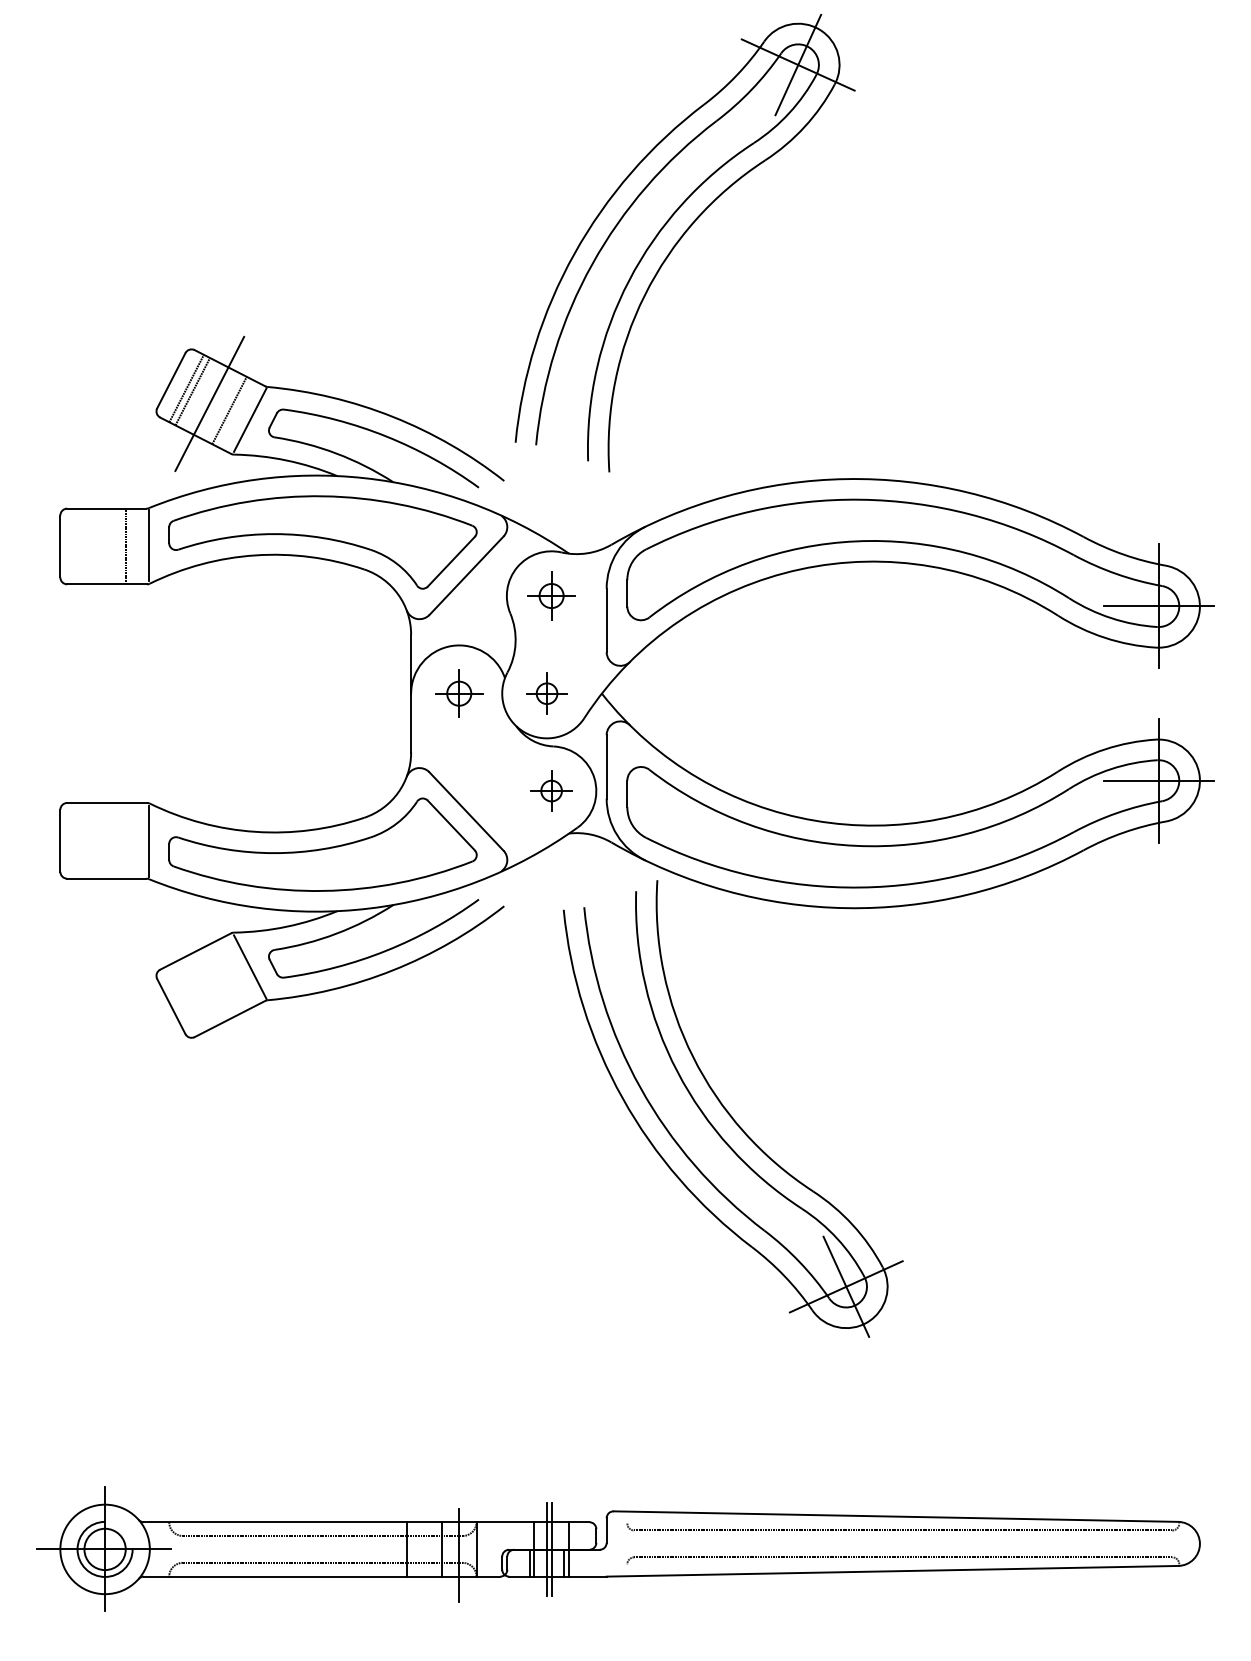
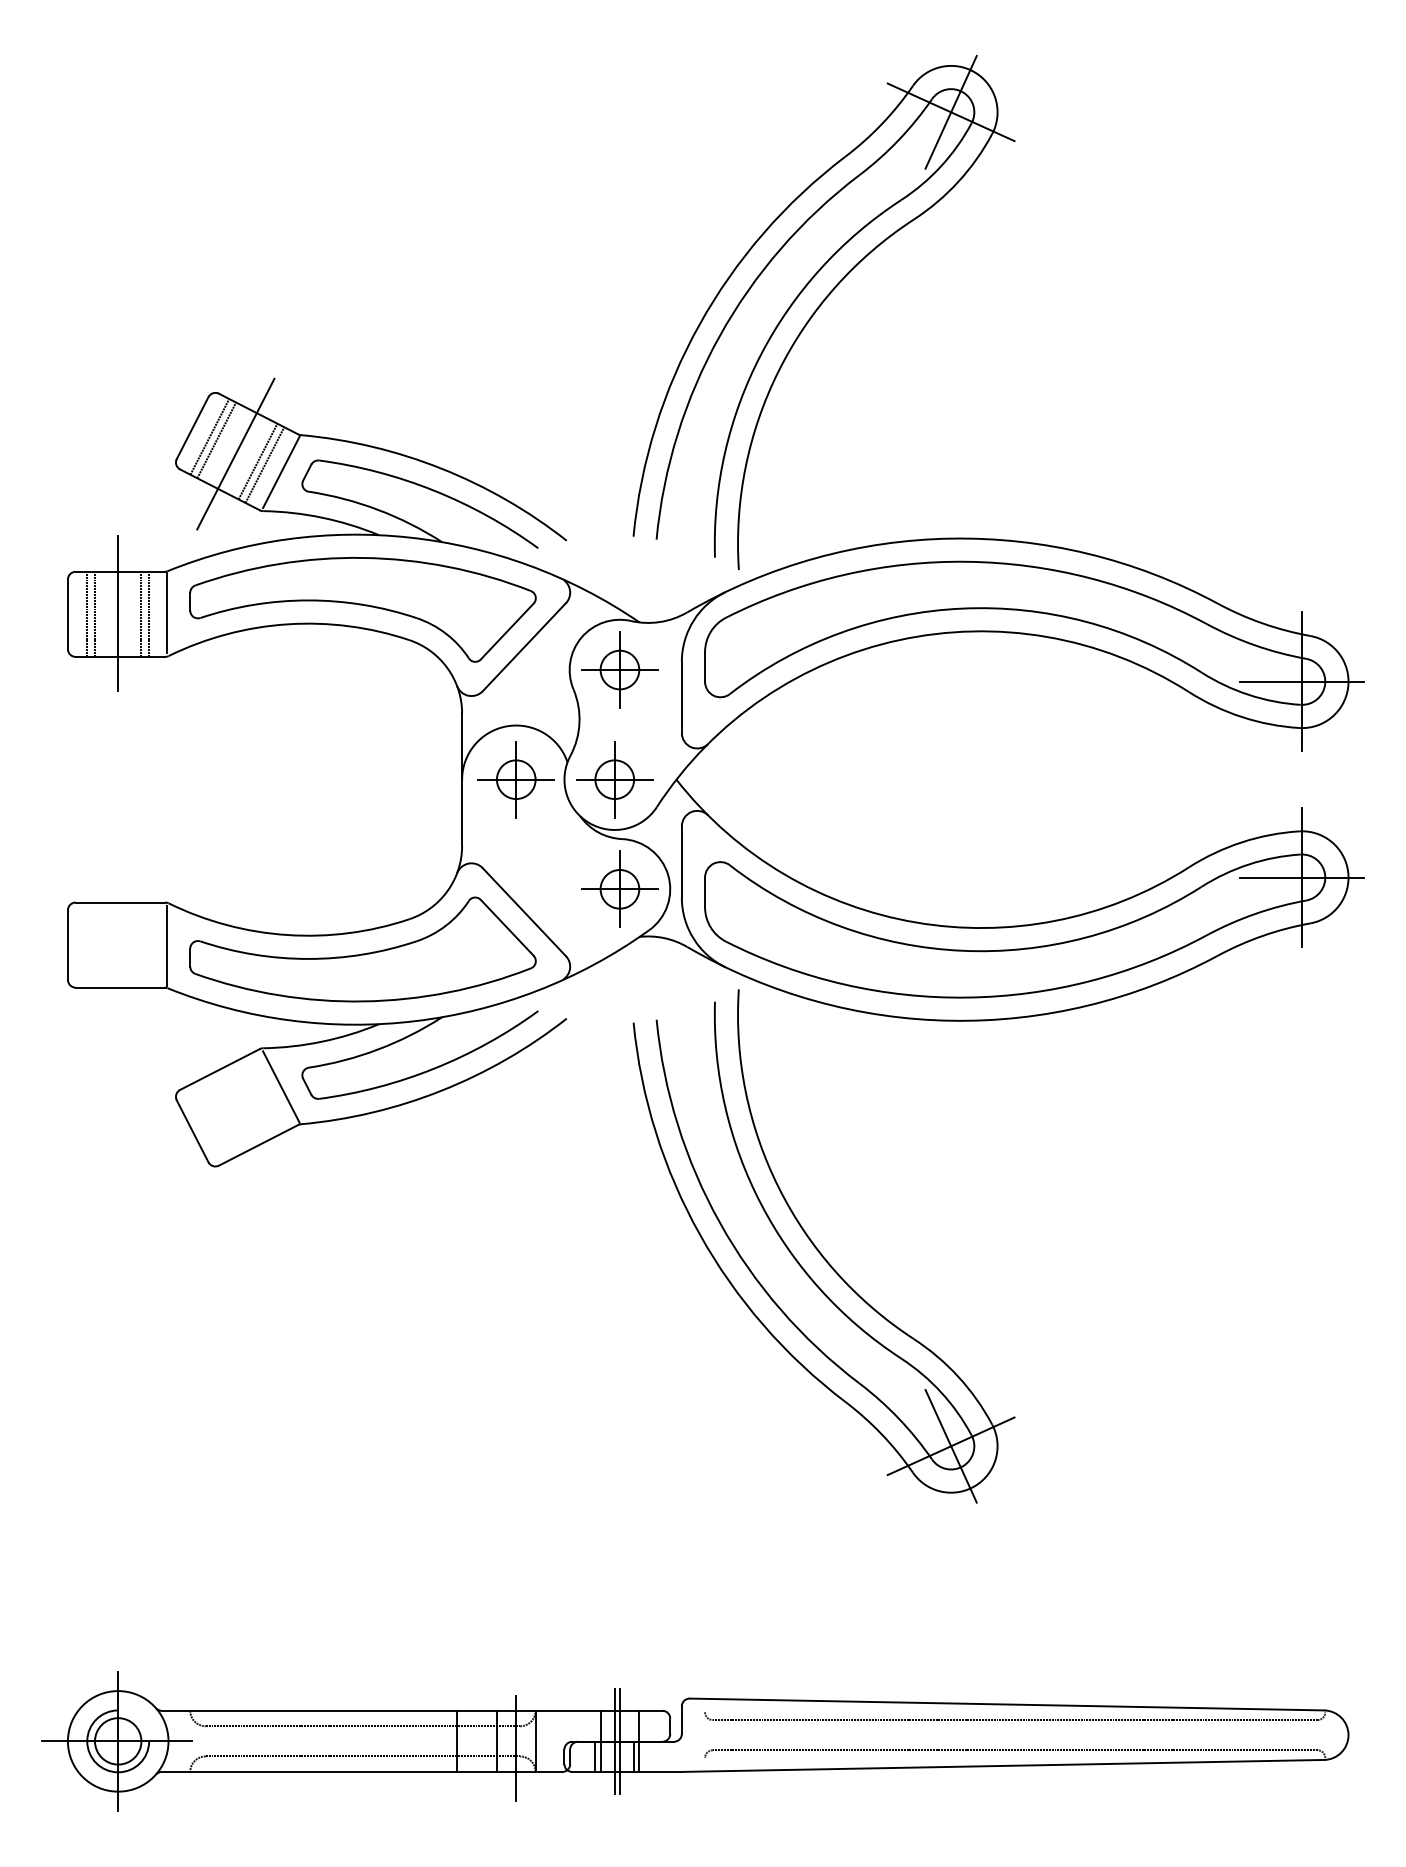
part: (684, 243) -> (823, 312), moved
line: (235, 413) -> (264, 464), added
line: (77, 545) -> (87, 613), added
line: (84, 545) -> (95, 613), added
line: (105, 545) -> (118, 613), added
line: (132, 545) -> (149, 613), added
part: (551, 595) -> (619, 669), size x1.43
part: (458, 693) -> (515, 779), size x1.43
part: (546, 693) -> (614, 779), size x1.67
part: (551, 790) -> (619, 888), size x1.67

